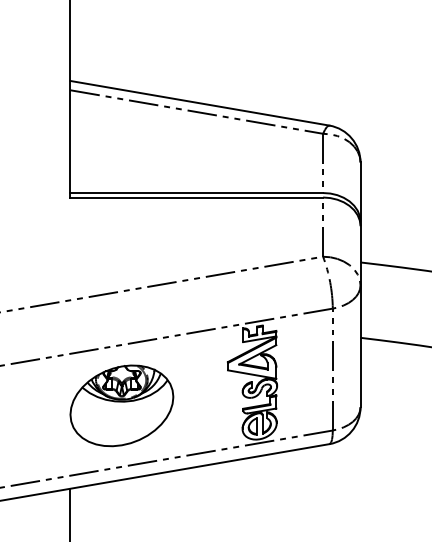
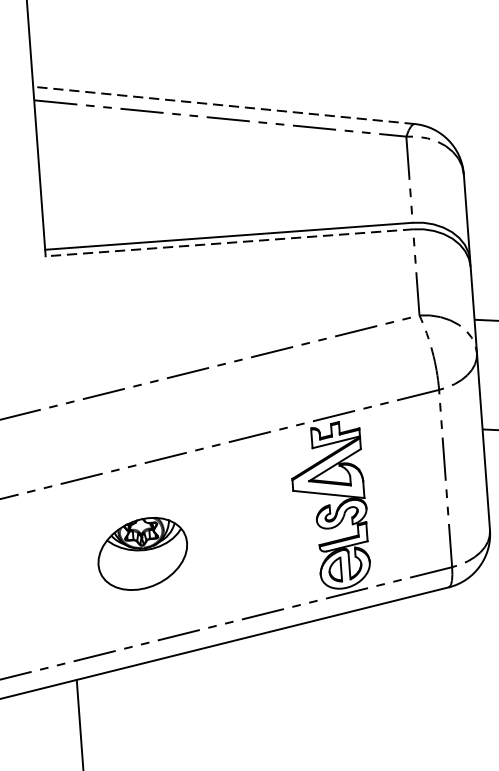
line: (199, 103) -> (223, 105), solid -> dashed
line: (196, 197) -> (228, 242), solid -> dashed
part: (121, 405) -> (142, 553), size x0.6

